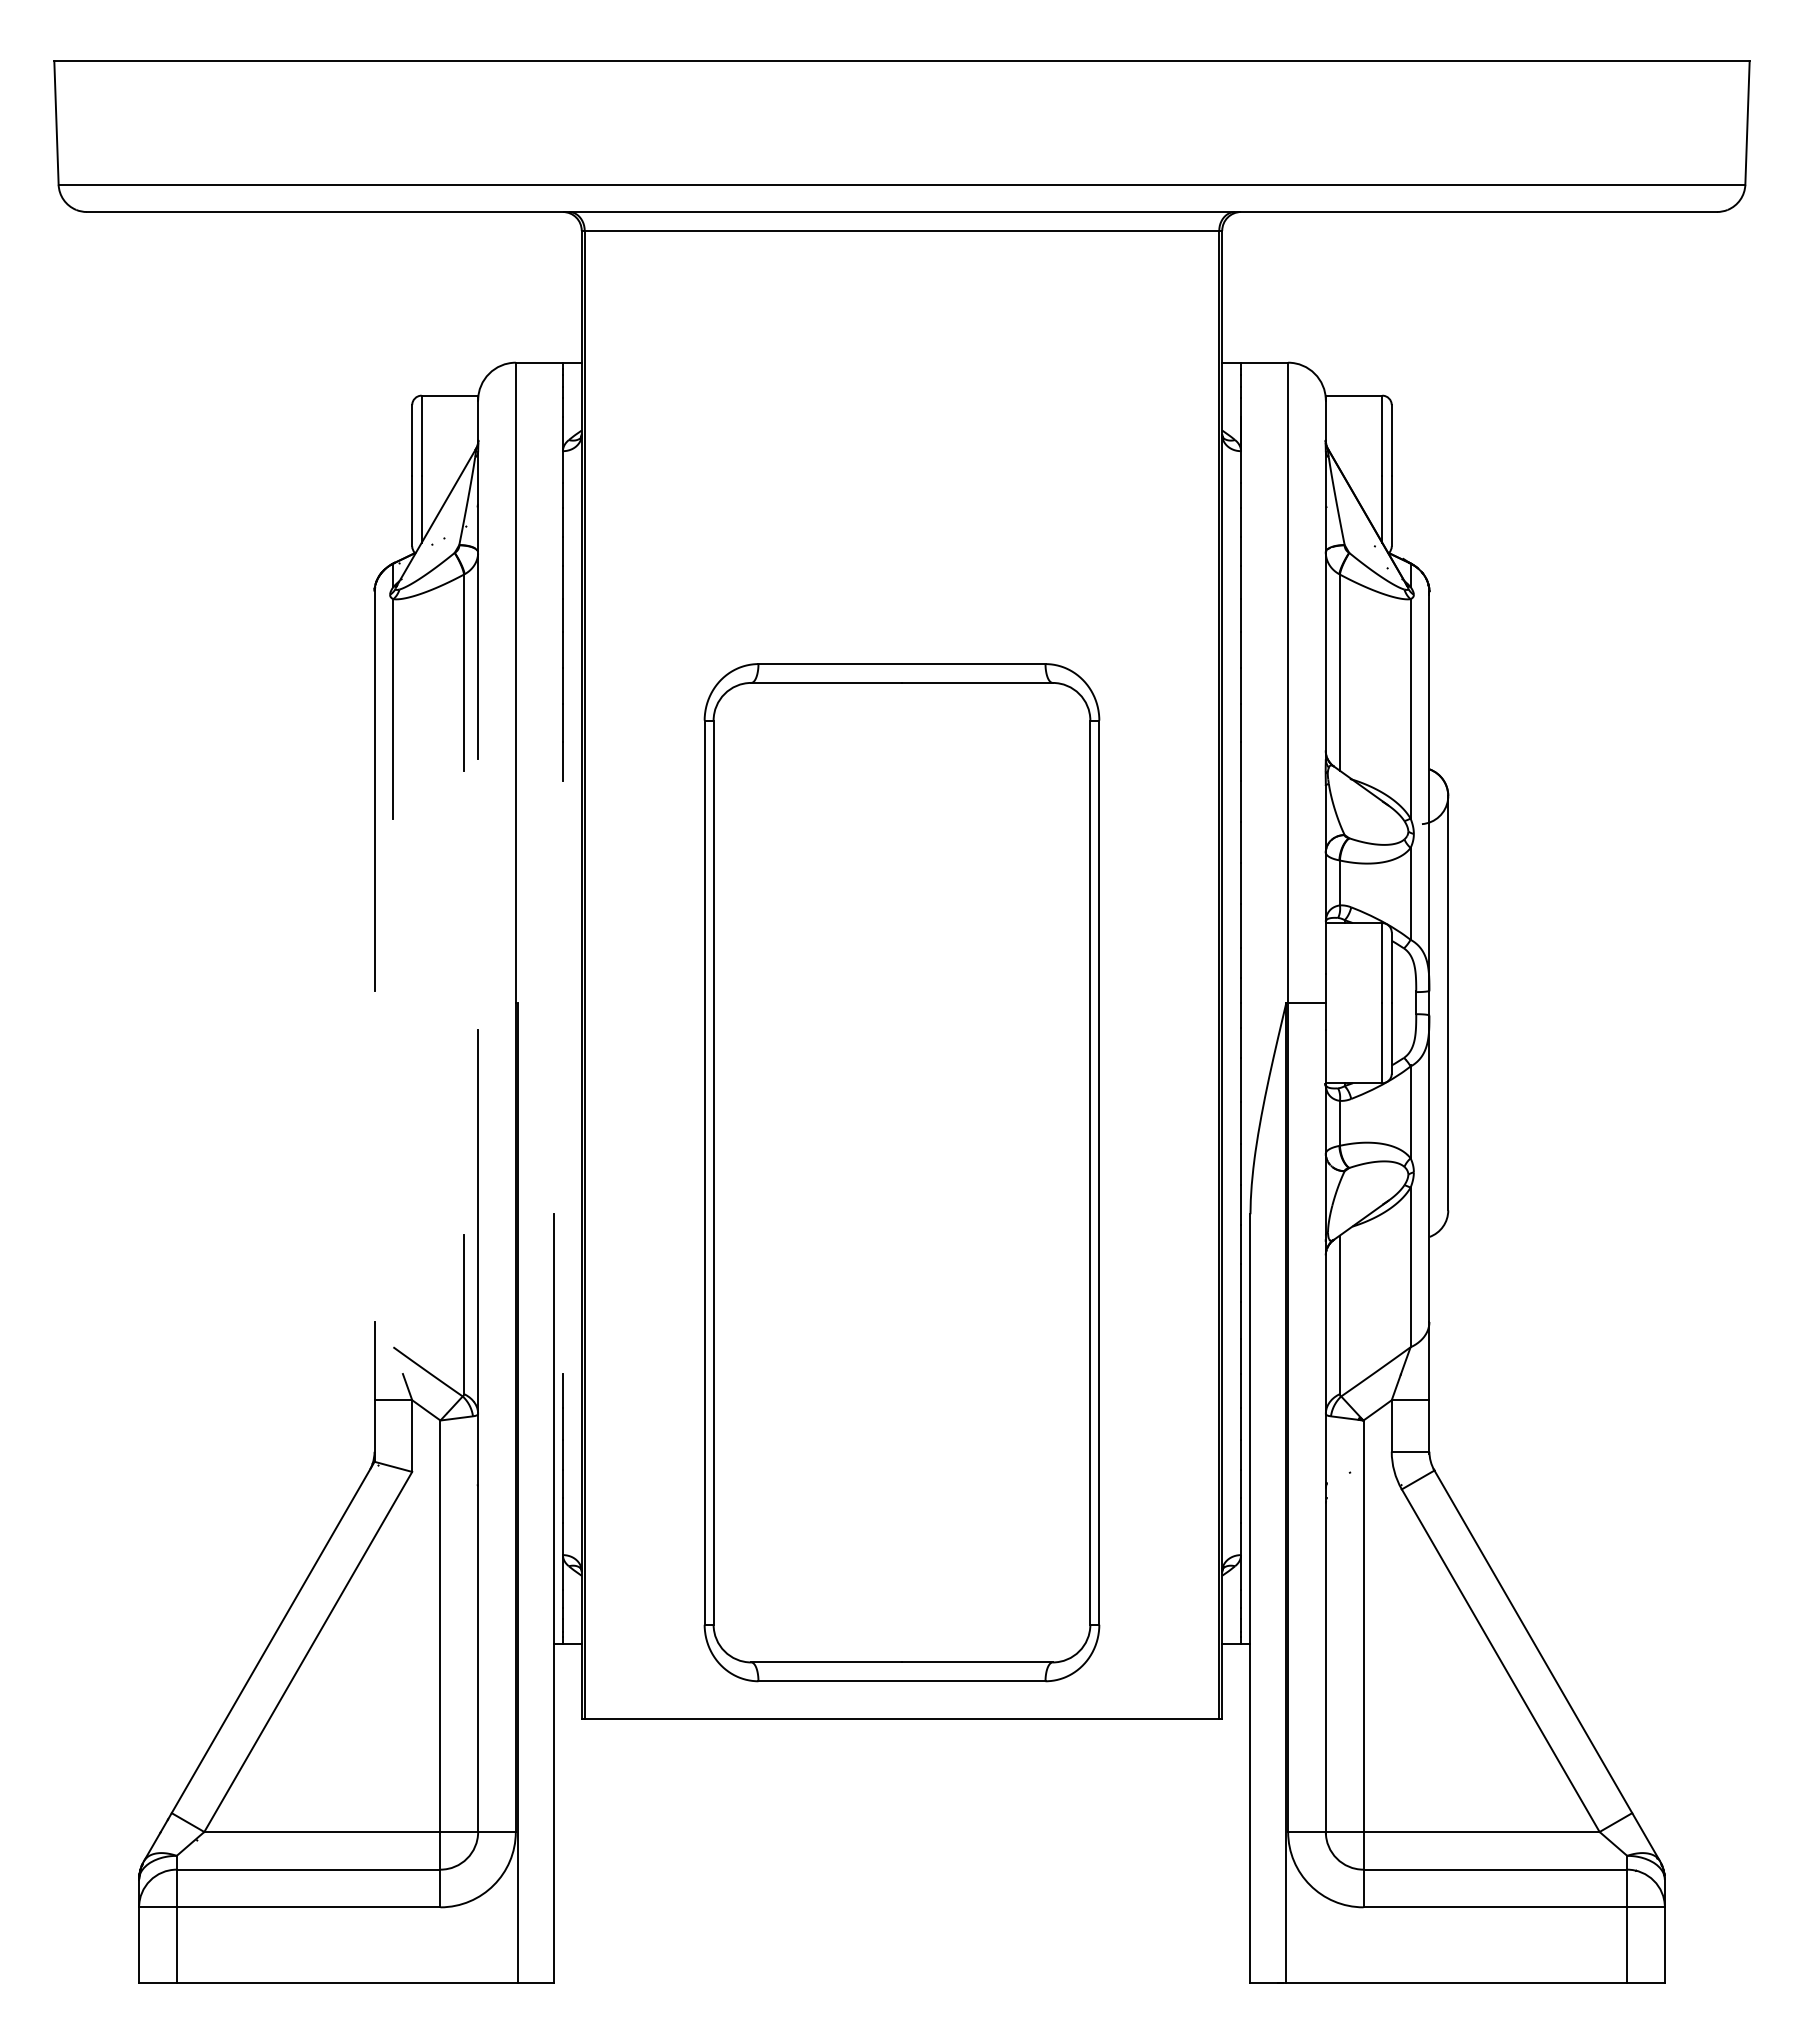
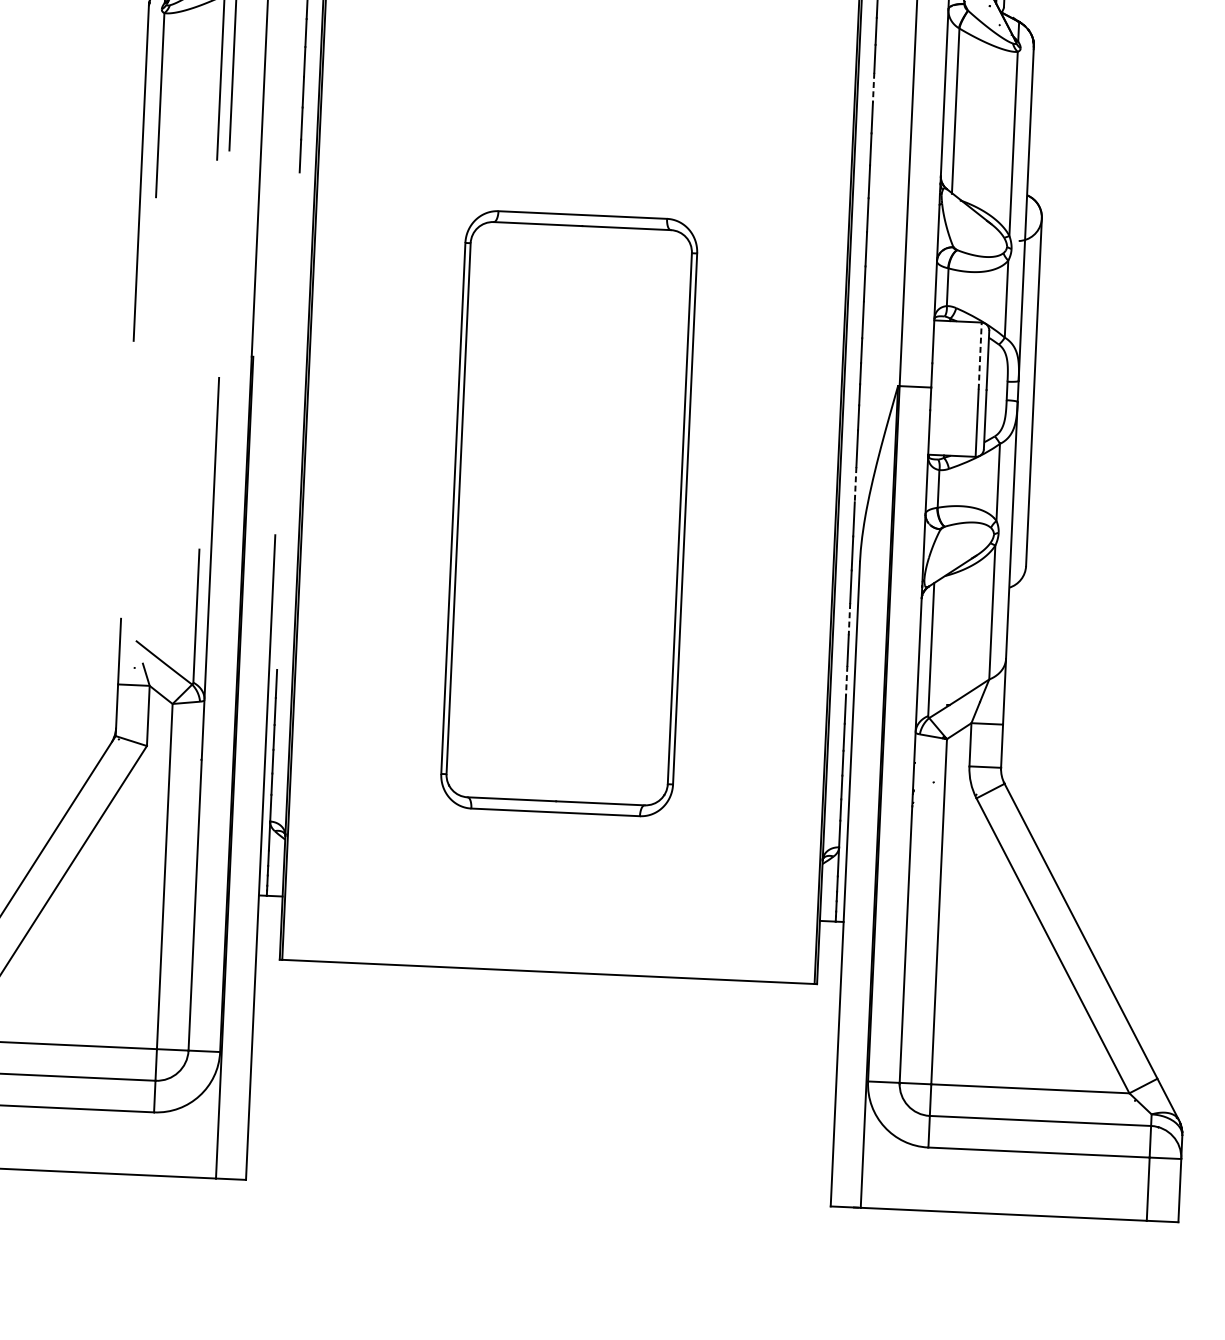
line: (1241, 649) -> (873, 87), solid -> dashed
line: (1382, 962) -> (980, 355), solid -> dashed
line: (1241, 1122) -> (855, 484), solid -> dashed
part: (901, 1172) -> (568, 513), size x0.7
line: (1241, 1283) -> (849, 619), solid -> dashed
line: (1241, 1356) -> (847, 680), solid -> dashed

